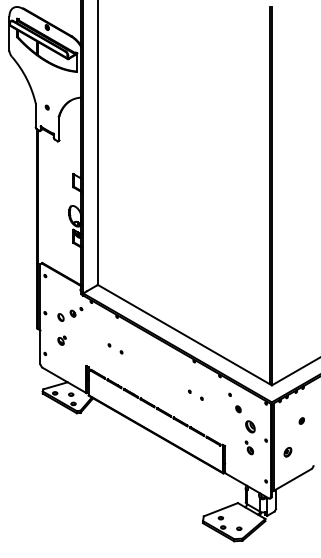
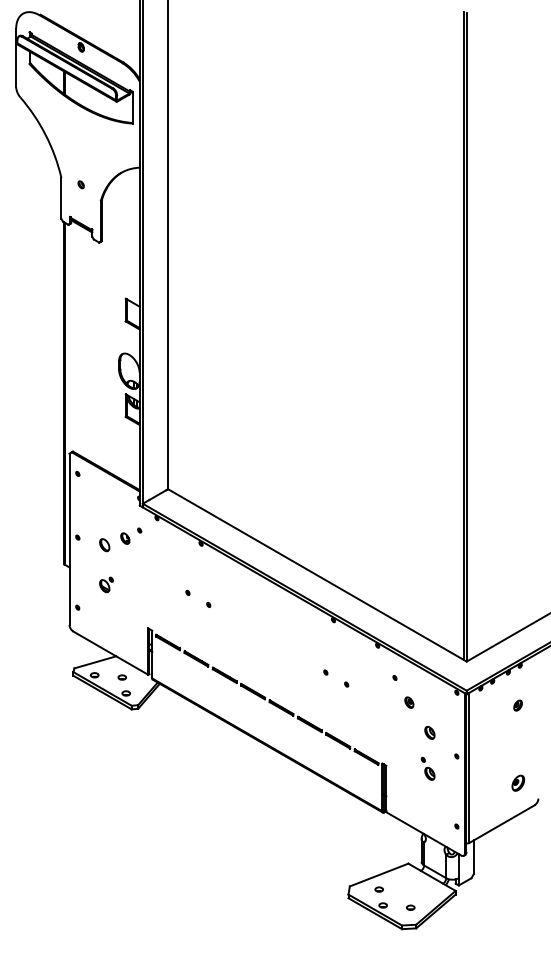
part: (301, 420) -> (517, 704), moved
part: (250, 426) -> (429, 732), size x0.62
part: (287, 451) -> (517, 781), moved

